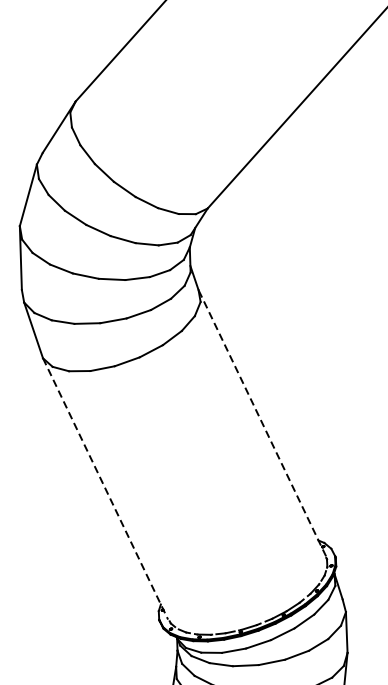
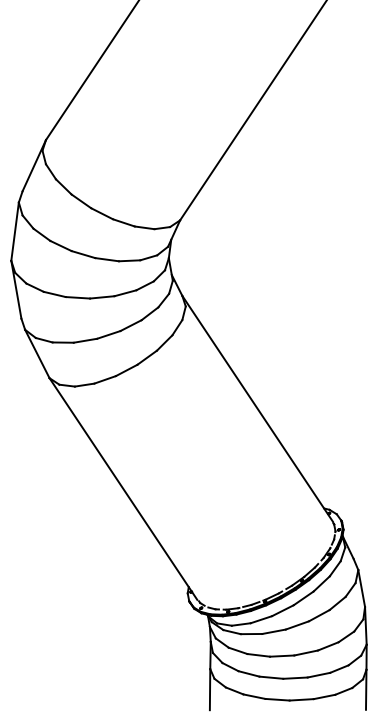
line: (262, 422) -> (257, 408), dashed -> solid
line: (105, 489) -> (123, 489), dashed -> solid

